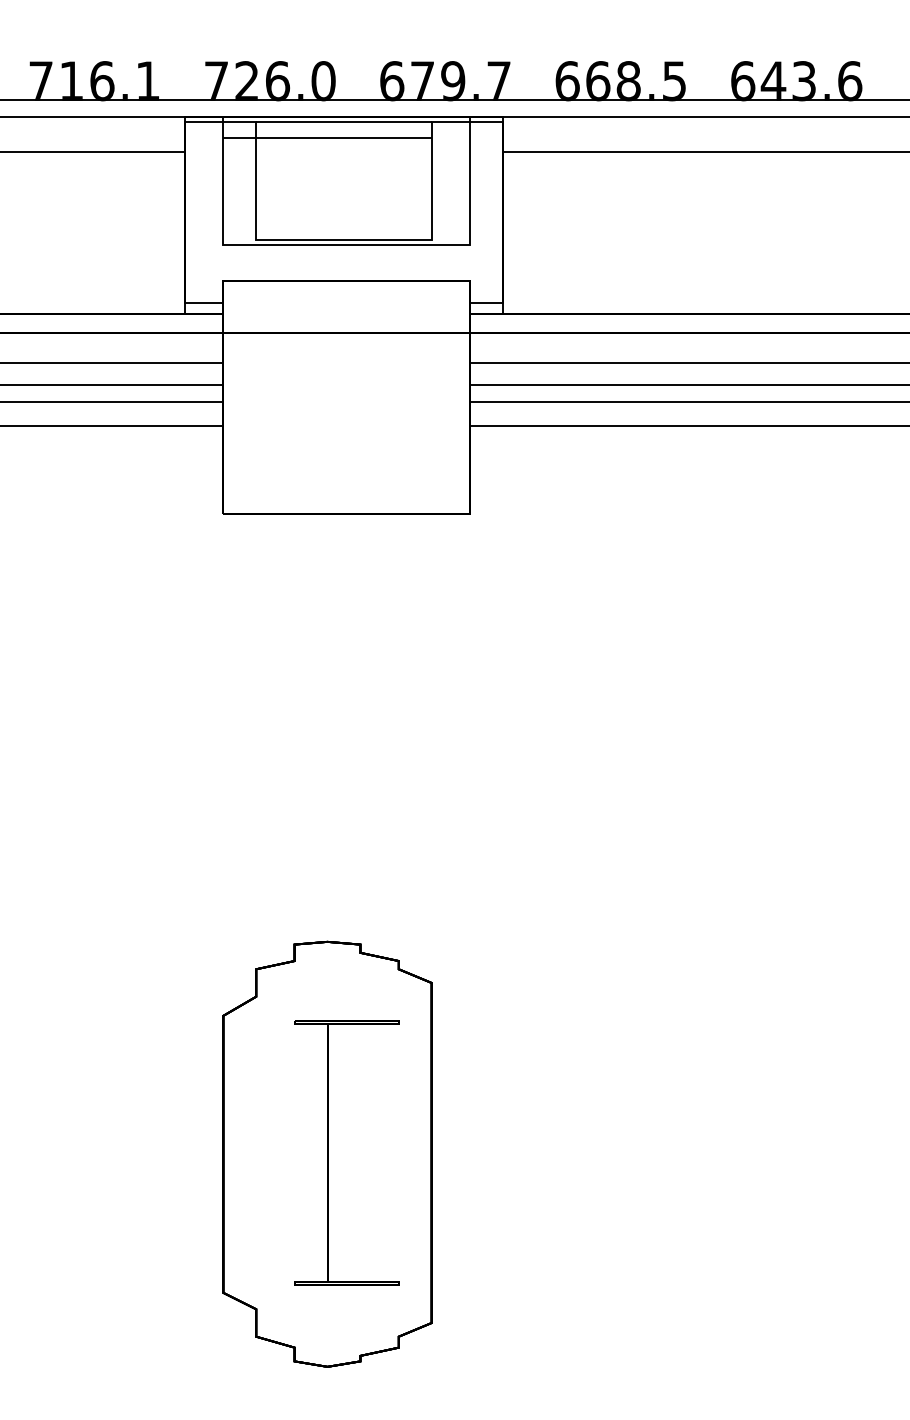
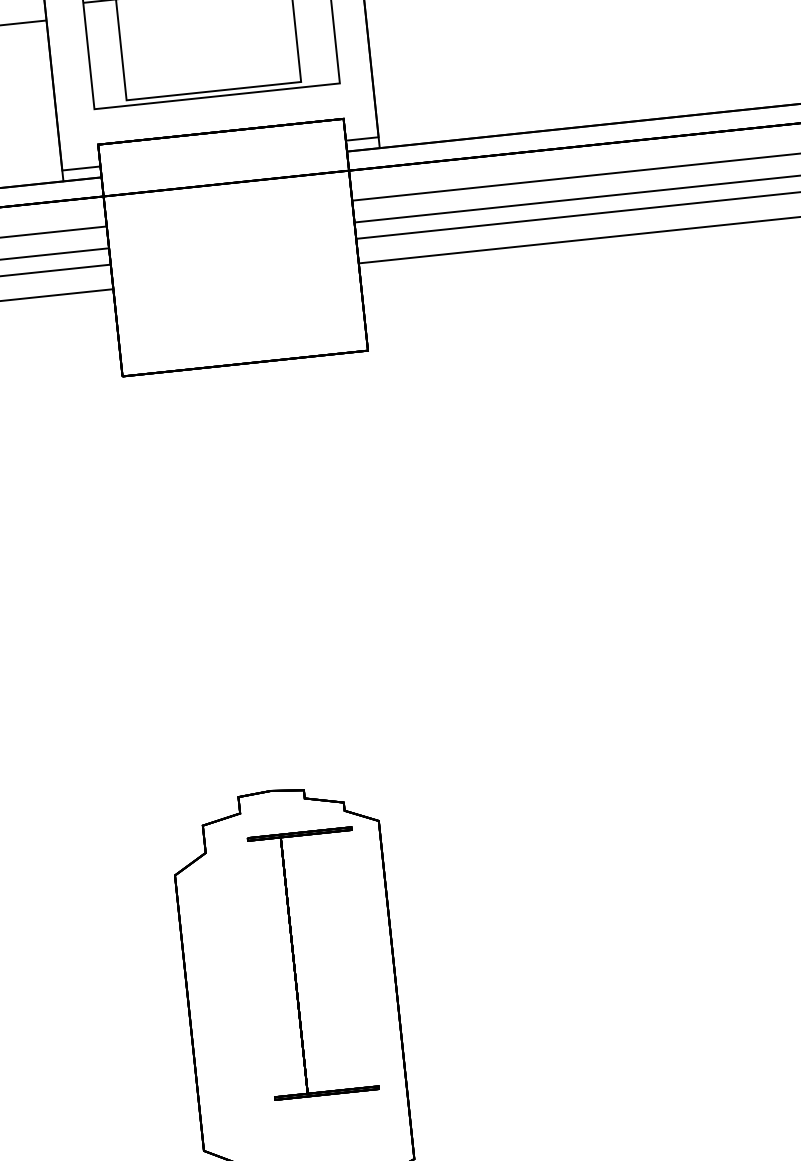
part: (328, 1152) -> (295, 965), moved

